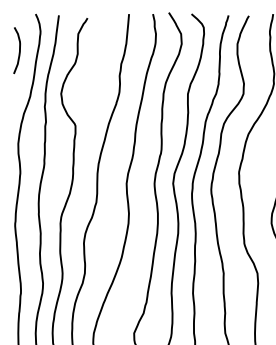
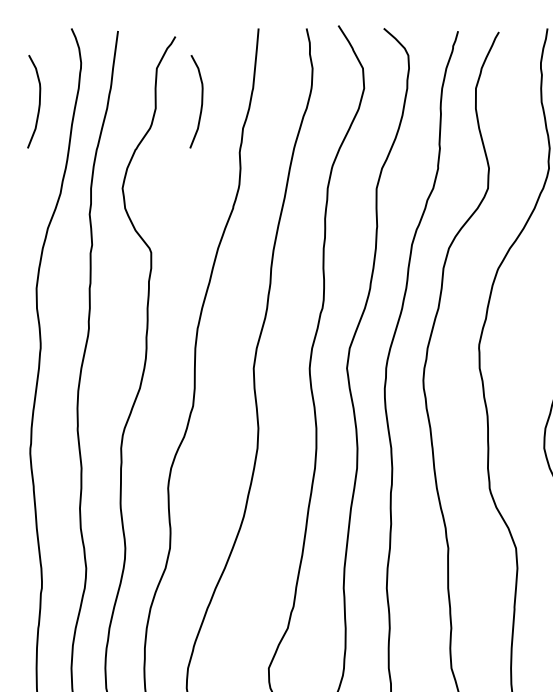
curve: (99, 52) -> (199, 105), added

